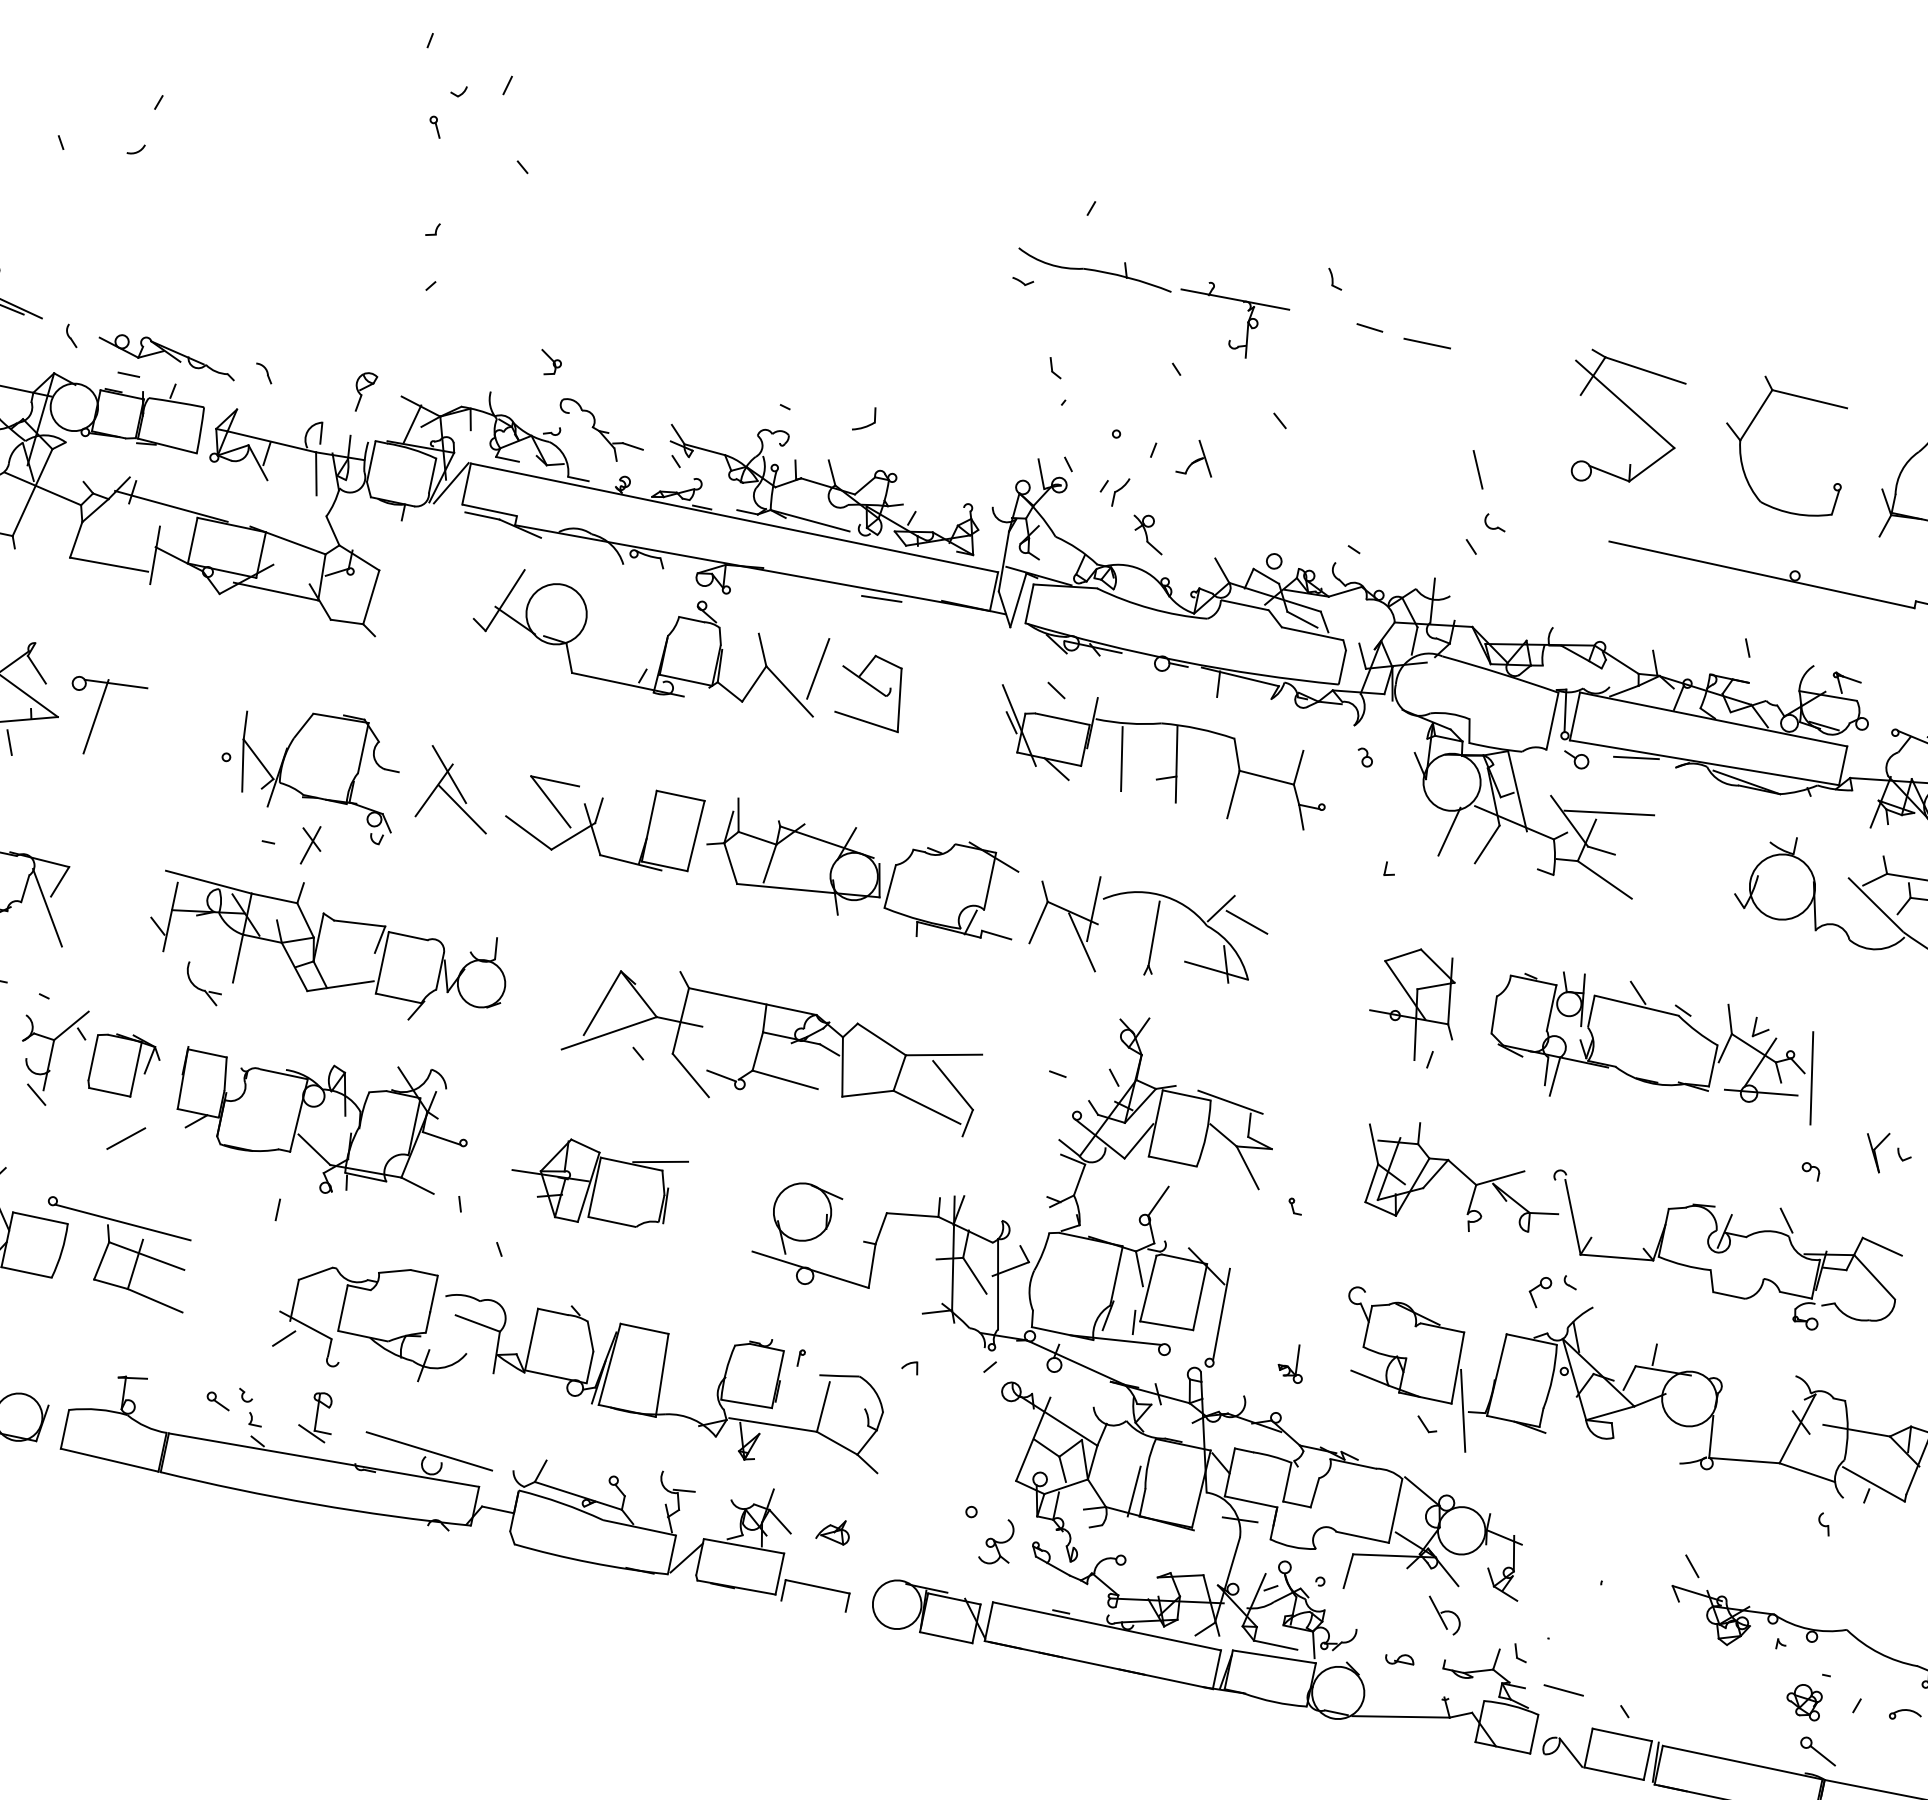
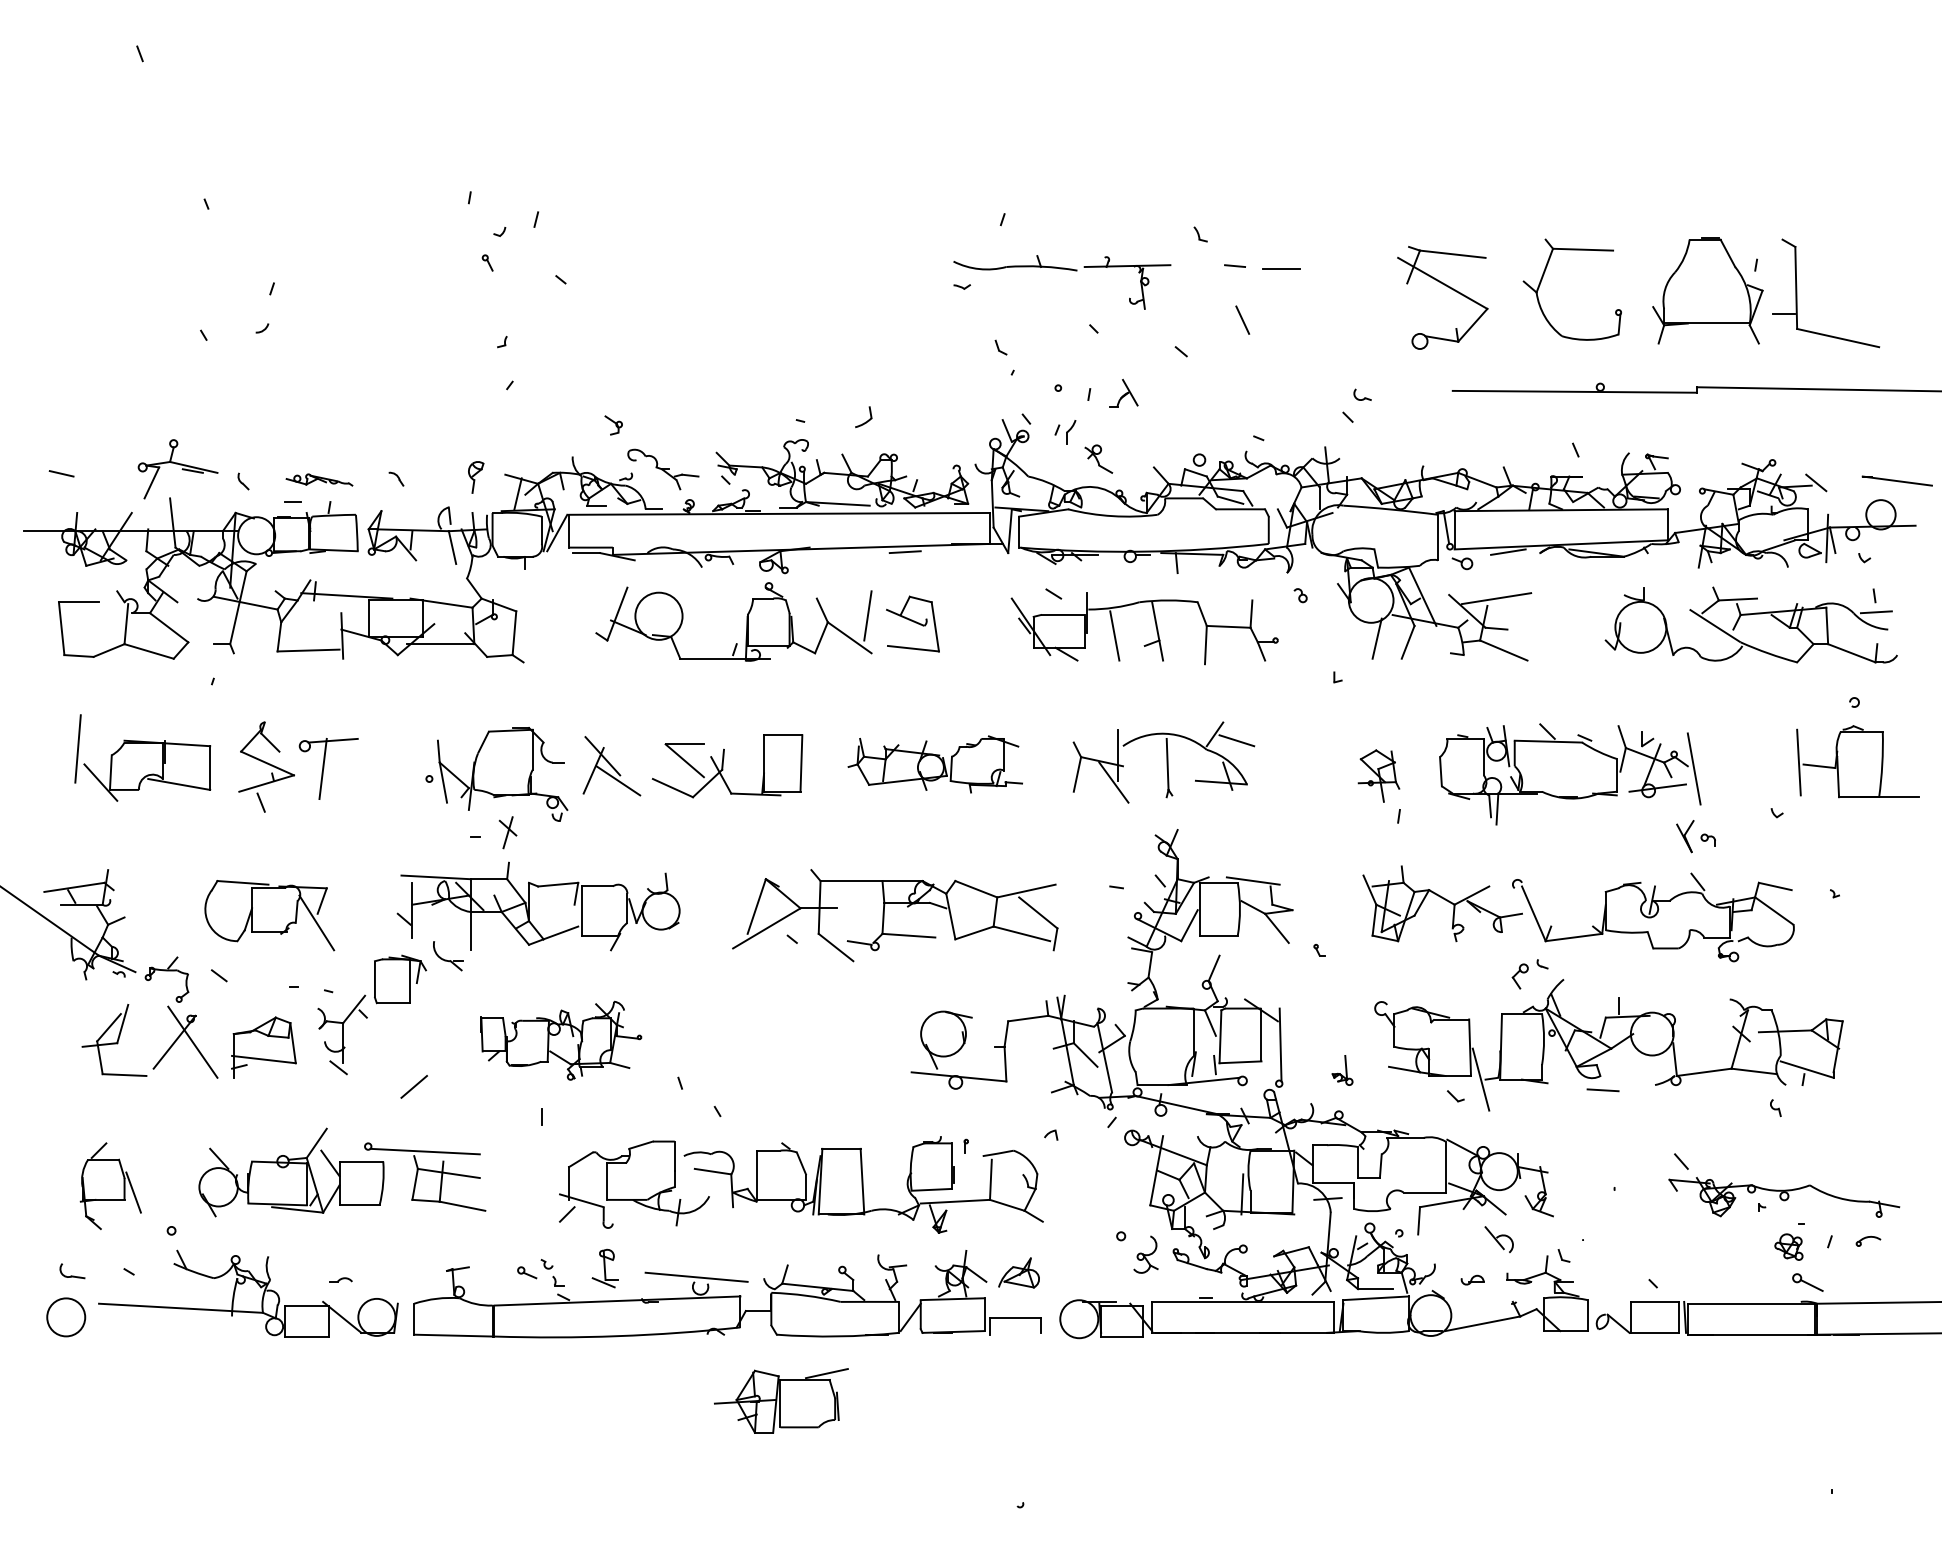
part: (167, 353) -> (319, 479), size x0.6
line: (1477, 468) -> (1242, 319), moved
part: (863, 872) -> (935, 764), size x0.7
part: (1415, 1003) -> (1378, 775), size x0.6
part: (125, 1064) -> (400, 979), moved
part: (322, 1119) -> (561, 1040), size x0.7
part: (1875, 1151) -> (1685, 836), moved
part: (596, 1183) -> (781, 1400), moved
part: (833, 1530) -> (1018, 1272), size x1.6
line: (1562, 1690) -> (1602, 1090), moved

